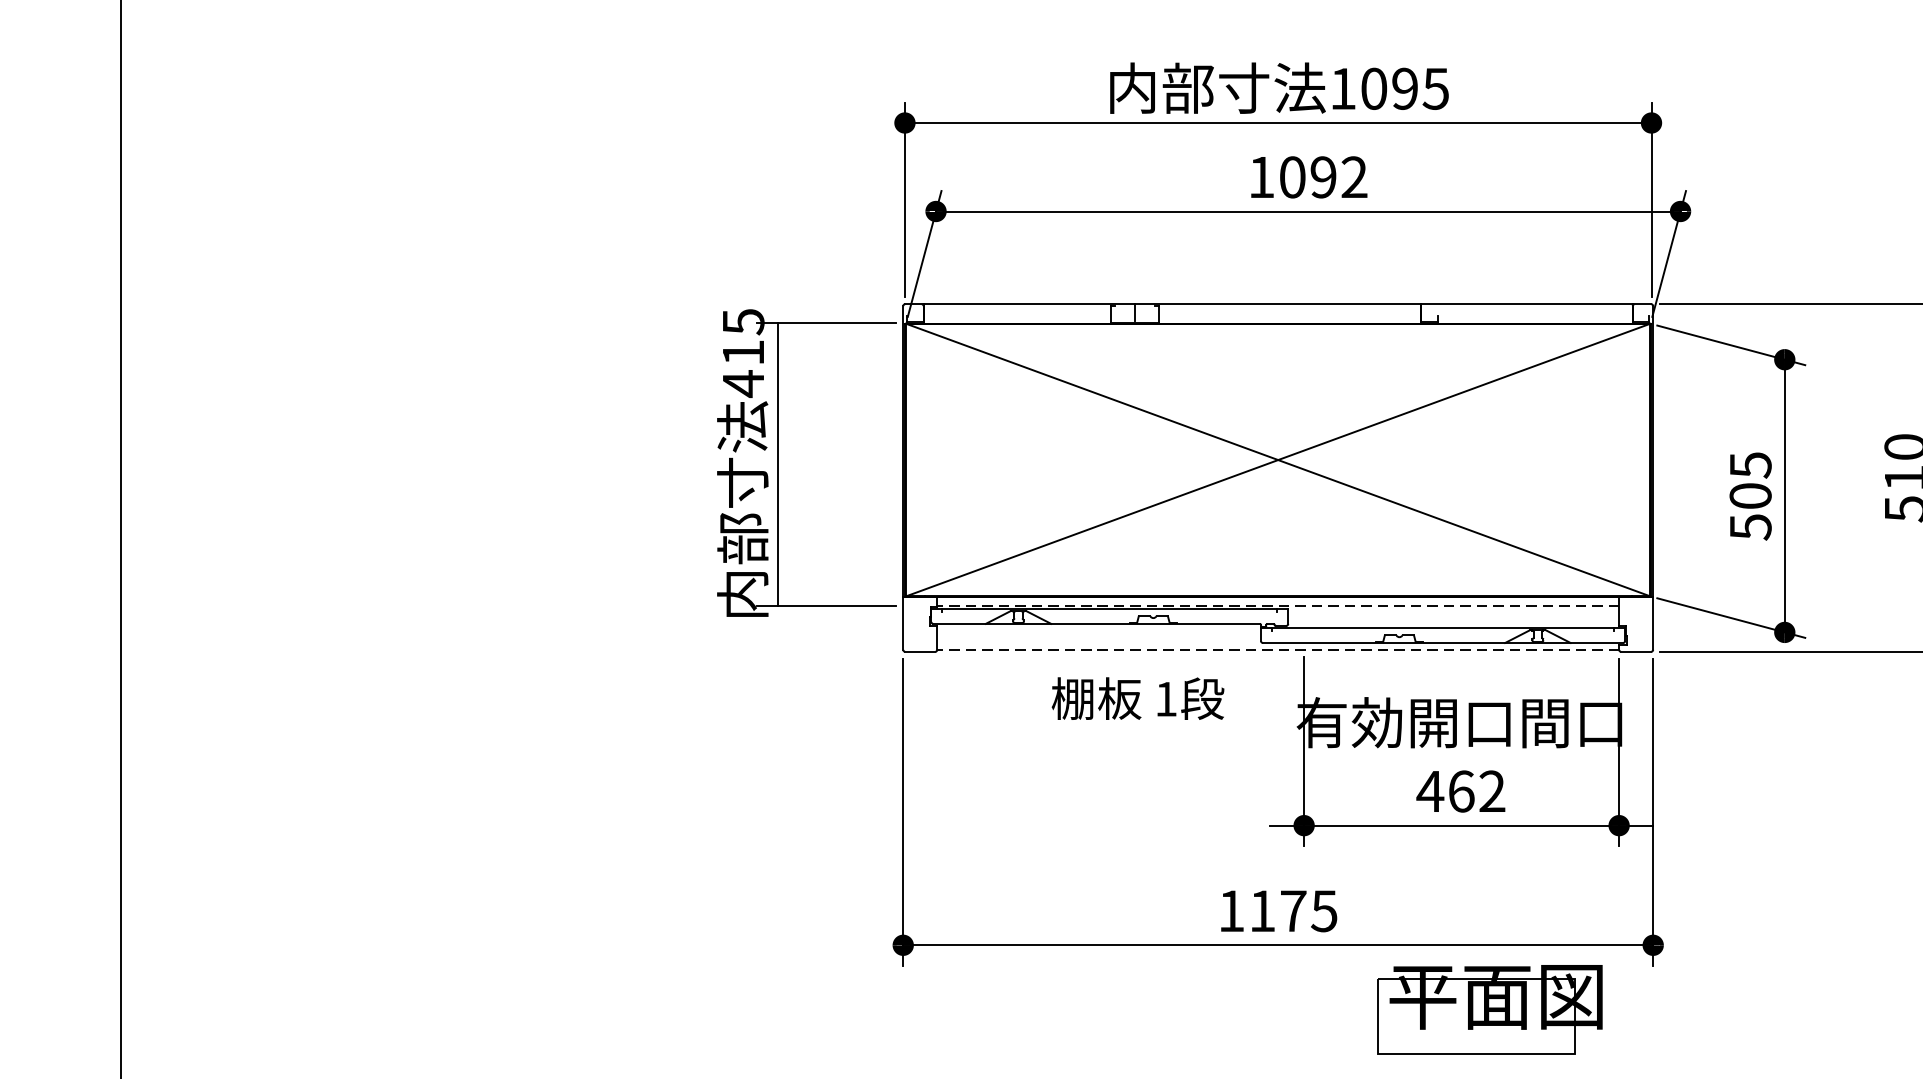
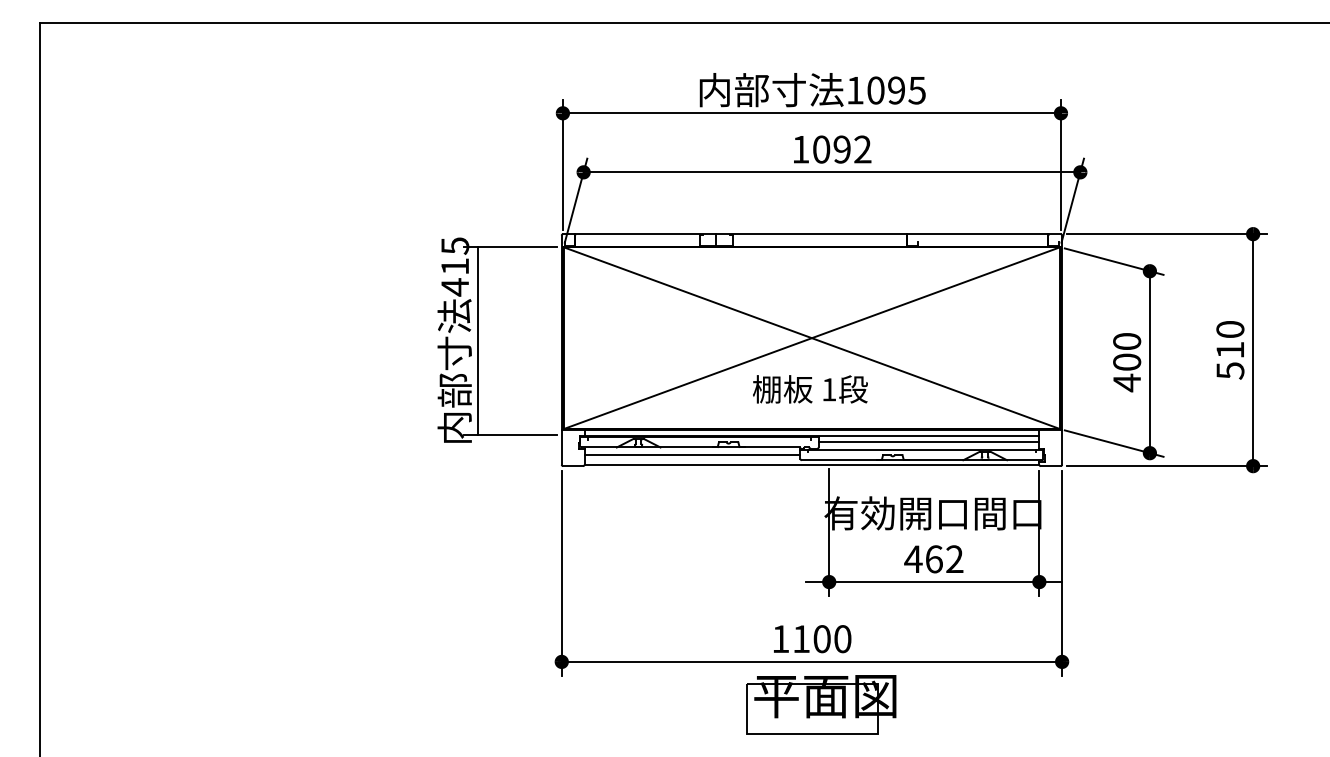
text: (1751, 496) -> (1127, 362), 505 -> 400
line: (1277, 605) -> (811, 435), dashed -> solid
line: (1452, 616) -> (928, 442), added
line: (1099, 634) -> (692, 454), added
line: (1277, 649) -> (811, 464), dashed -> solid
text: (1138, 698) -> (810, 389), moved
text: (1309, 911) -> (832, 639), 1175 -> 1100
part: (1490, 1009) -> (821, 704), moved

